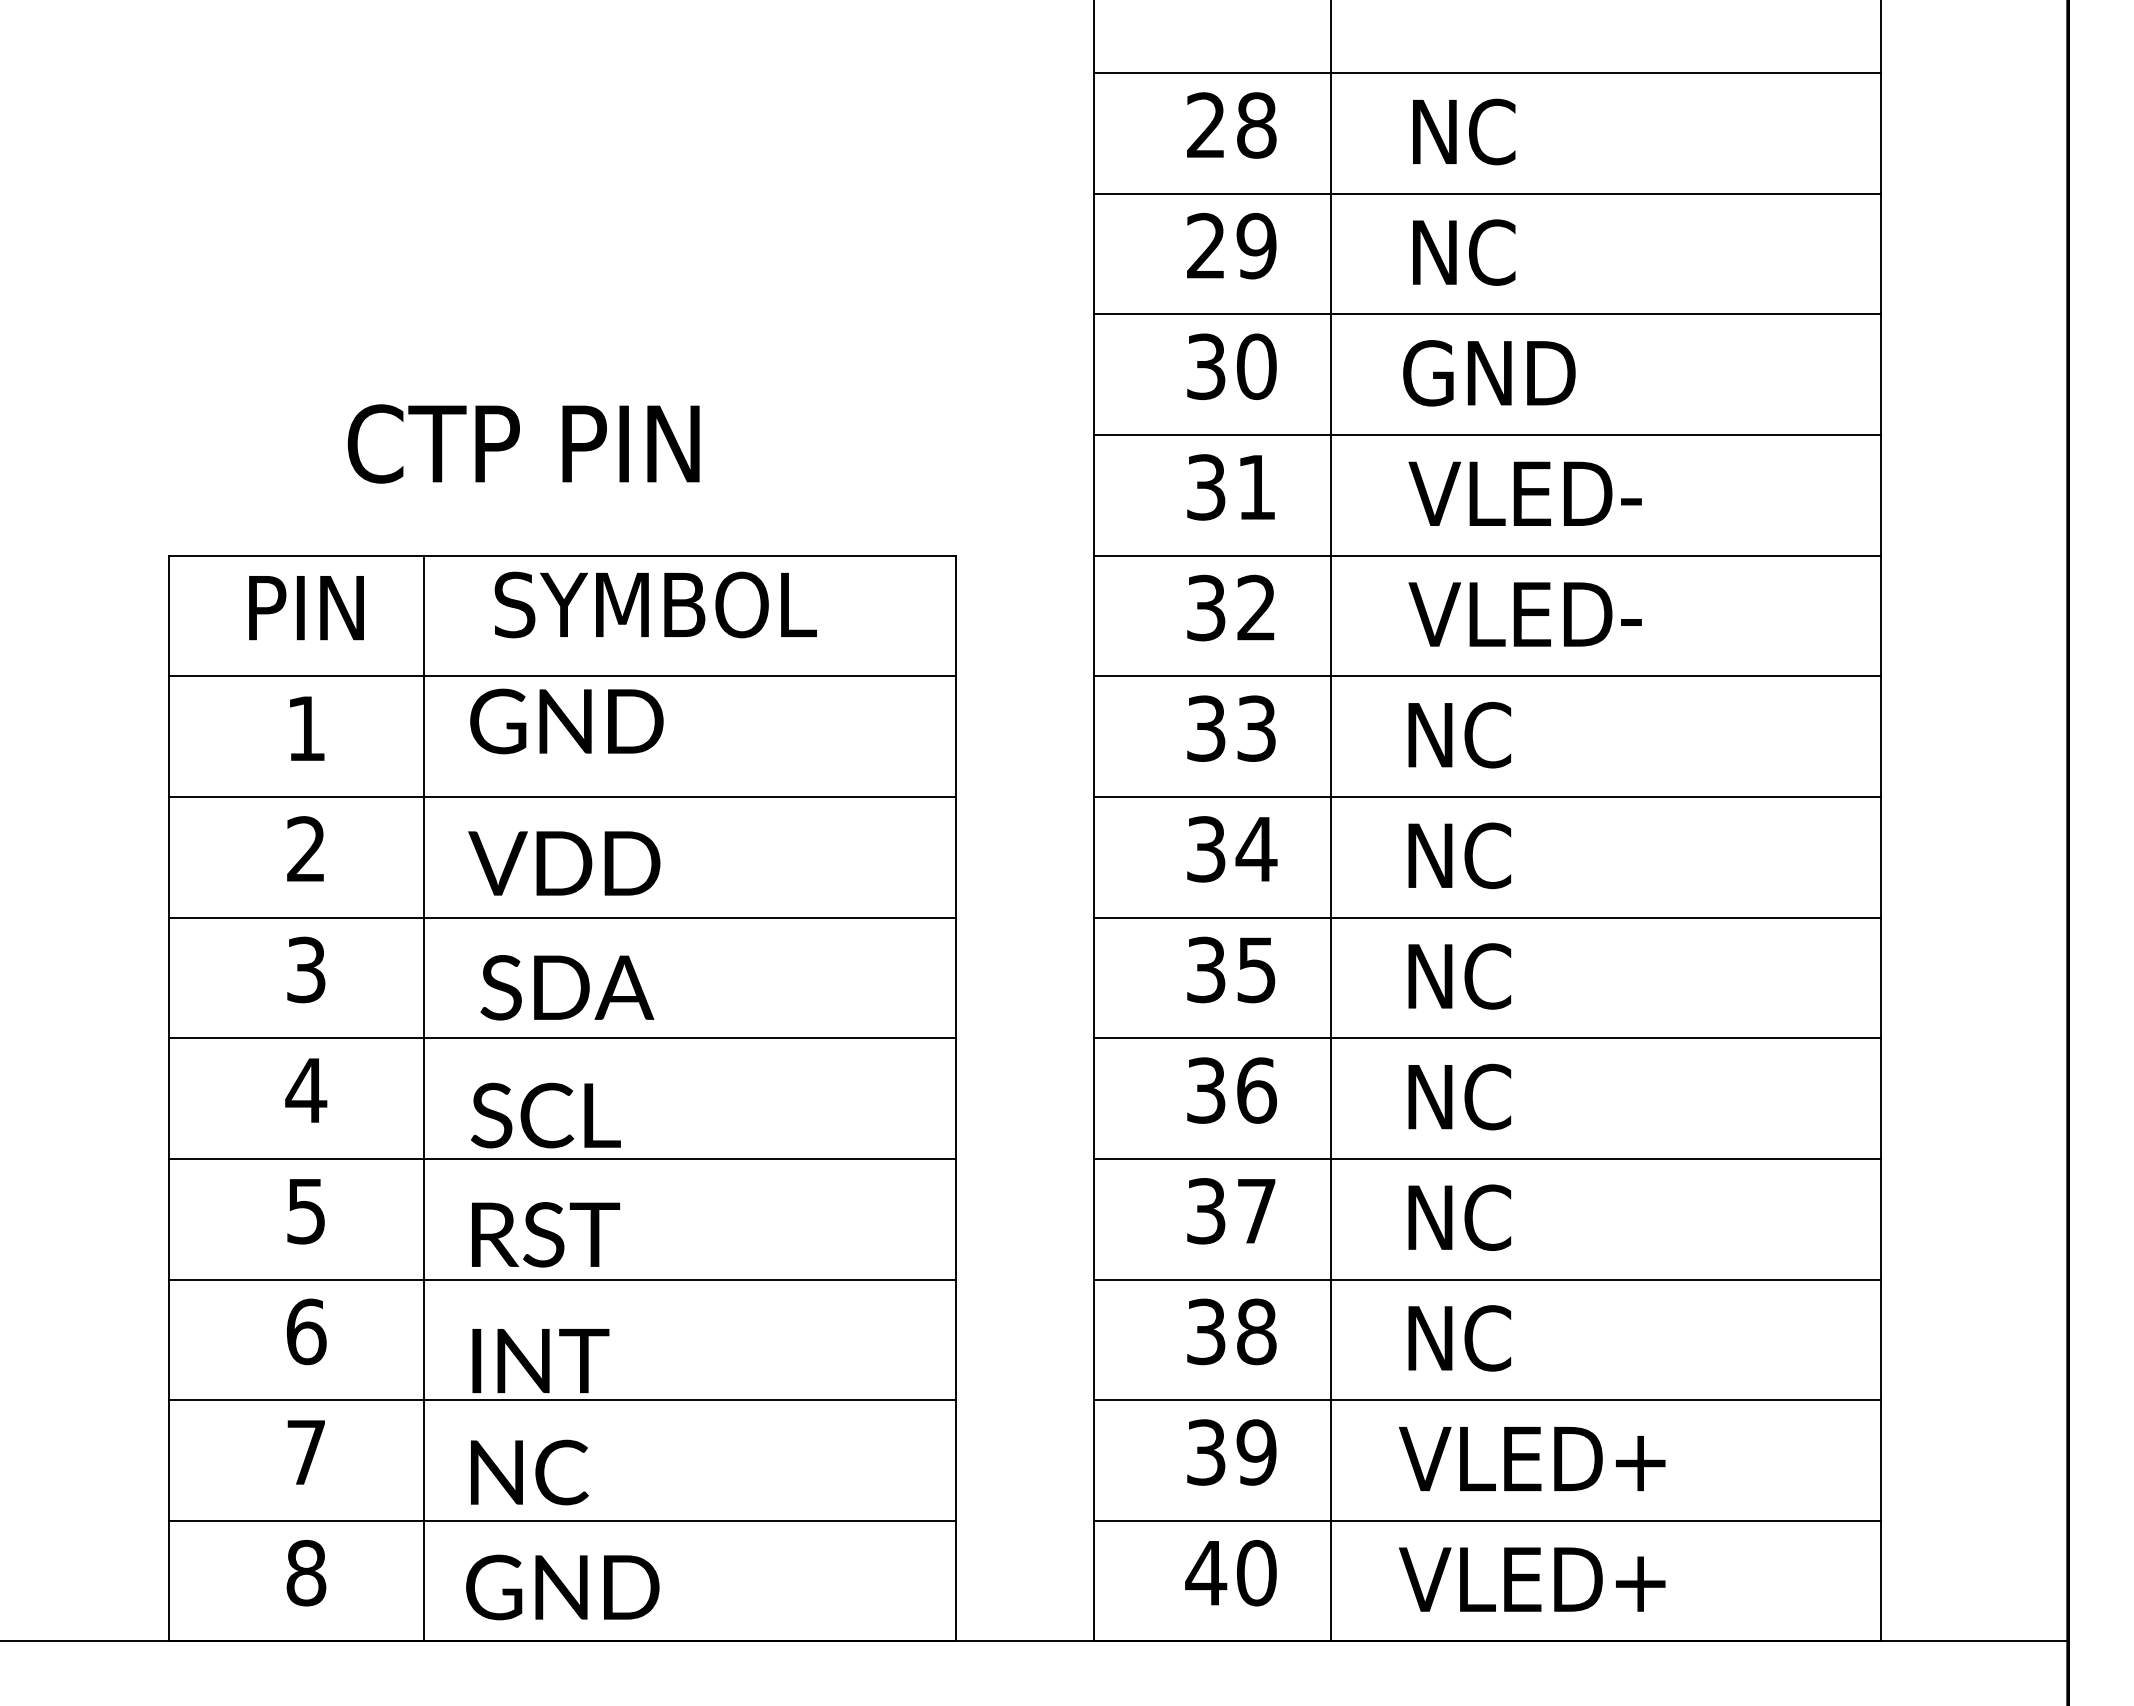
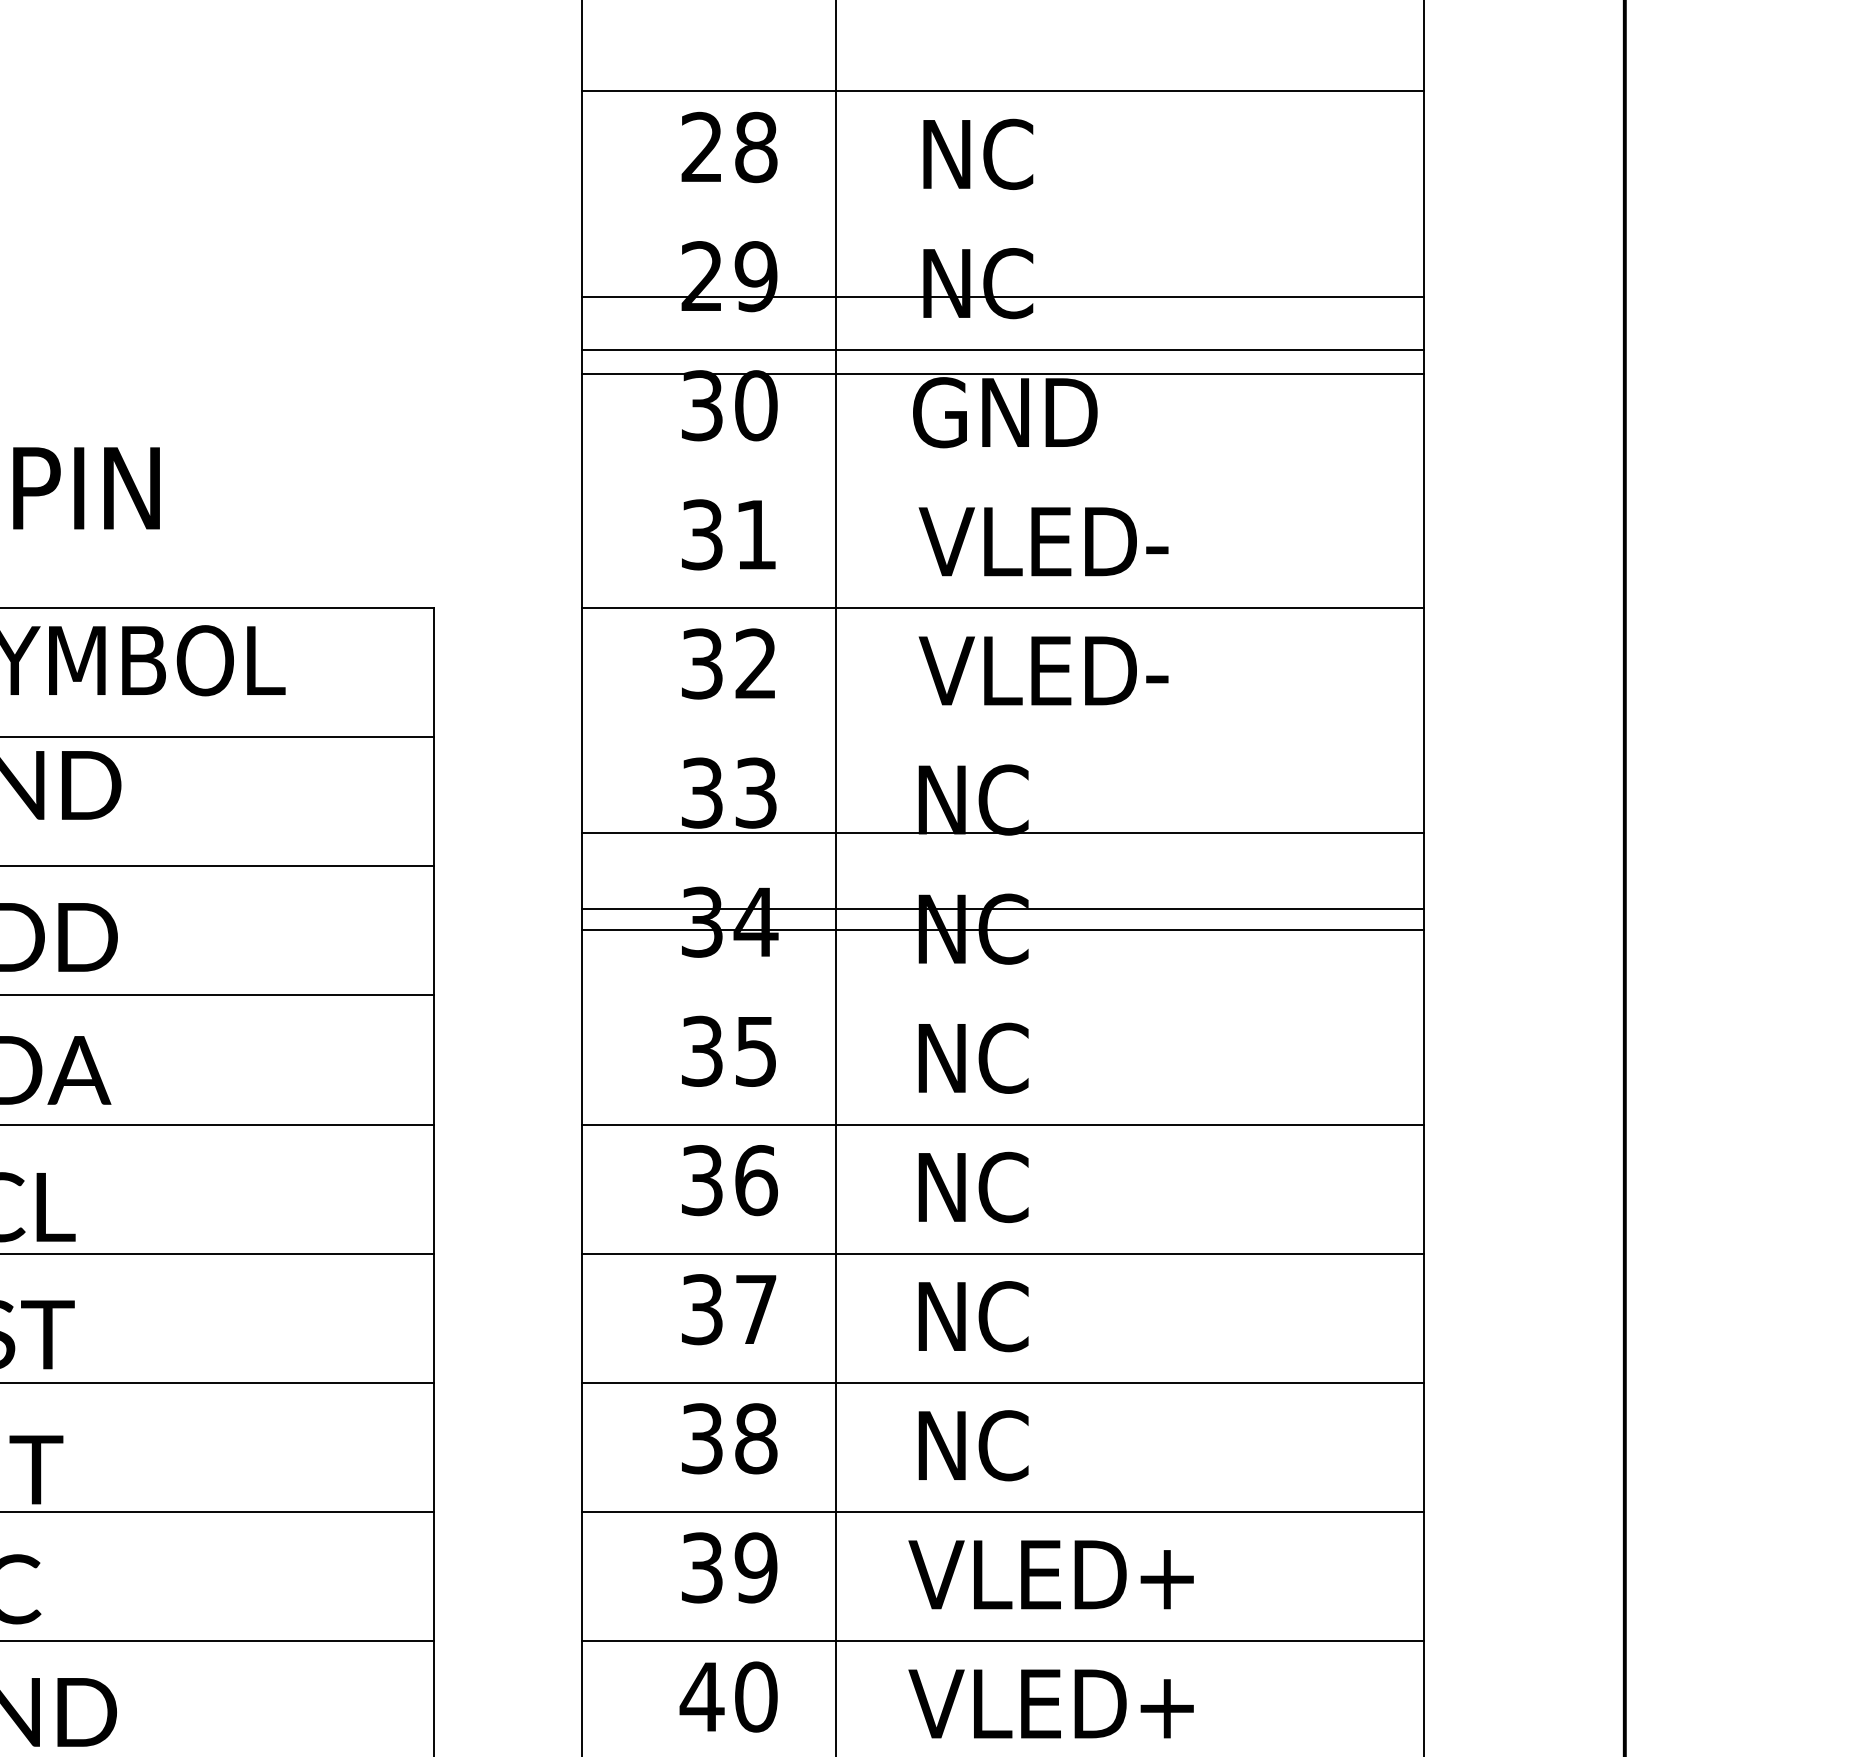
line: (1486, 193) -> (1002, 296), moved
line: (1486, 435) -> (1002, 374), moved
line: (1486, 676) -> (1002, 833), moved
line: (1486, 797) -> (1002, 930), moved
line: (1486, 917) -> (1002, 908), moved

